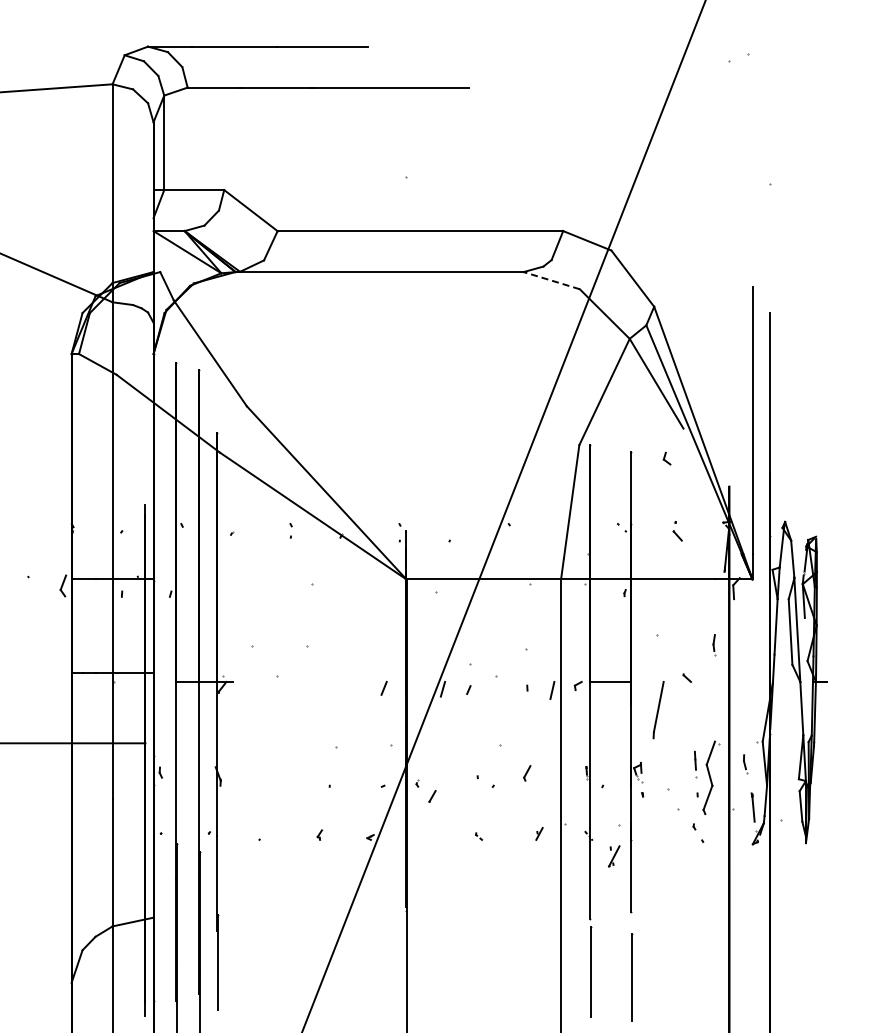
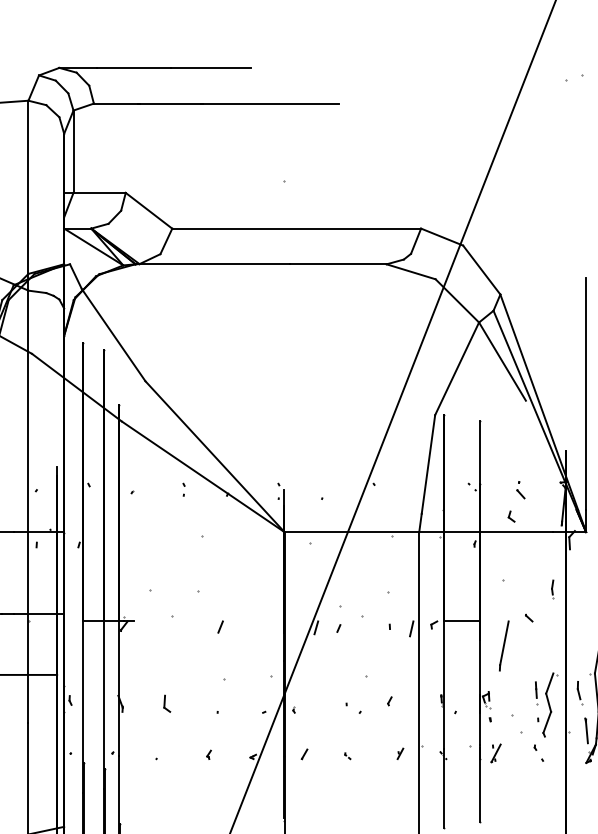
line: (551, 280) -> (410, 271), dashed -> solid
part: (666, 458) -> (511, 516), moved
line: (383, 687) -> (220, 626), moved
part: (745, 764) -> (579, 693), size x1.43
part: (527, 773) -> (389, 701), size x0.62
part: (271, 776) -> (166, 703), added
line: (432, 796) -> (304, 754), moved
part: (614, 856) -> (496, 753), moved

